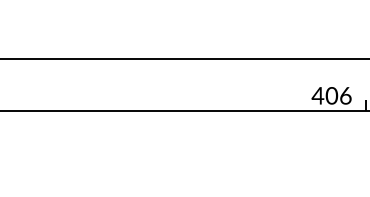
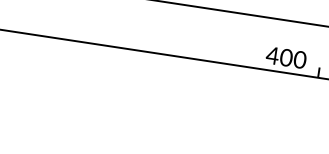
text: (345, 95) -> (299, 59), 406 -> 400

